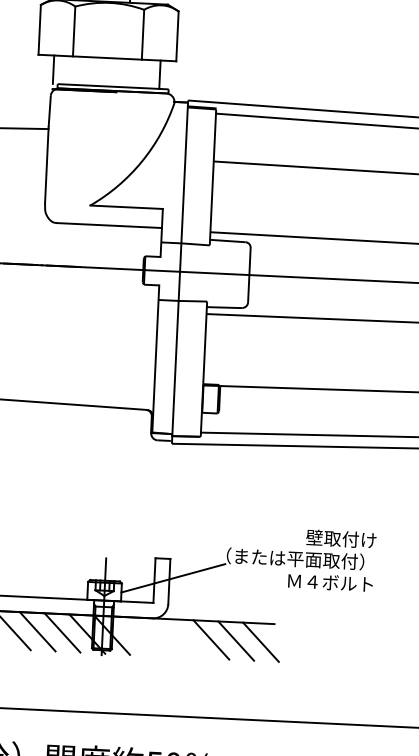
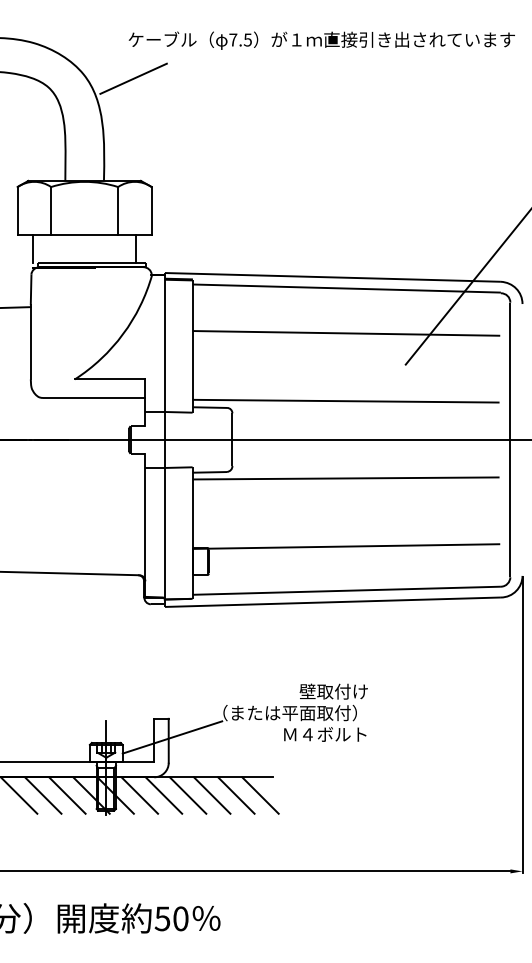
line: (136, 636) -> (139, 795), added
line: (161, 637) -> (163, 795), added
line: (185, 638) -> (187, 795), added

